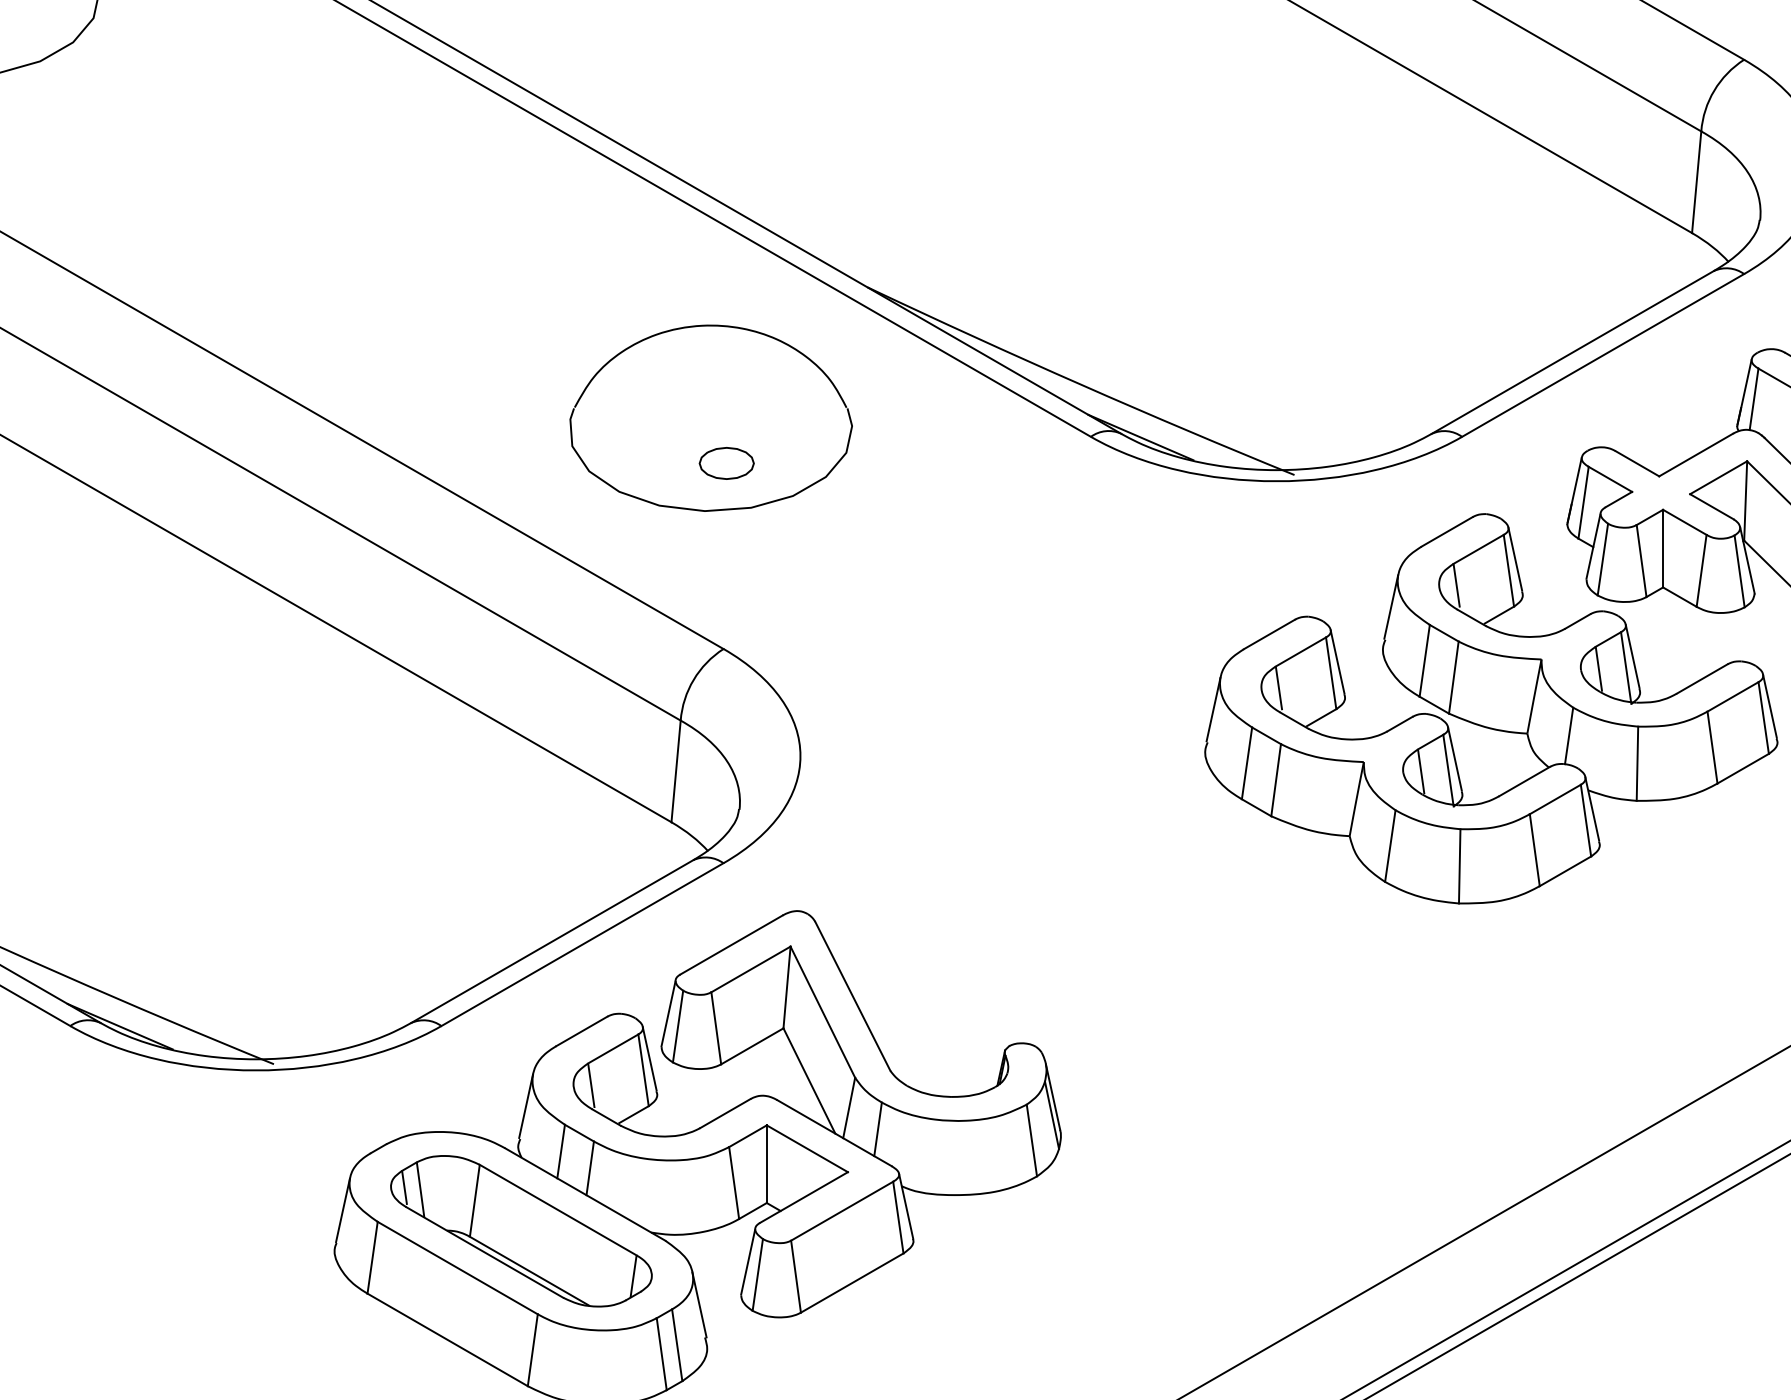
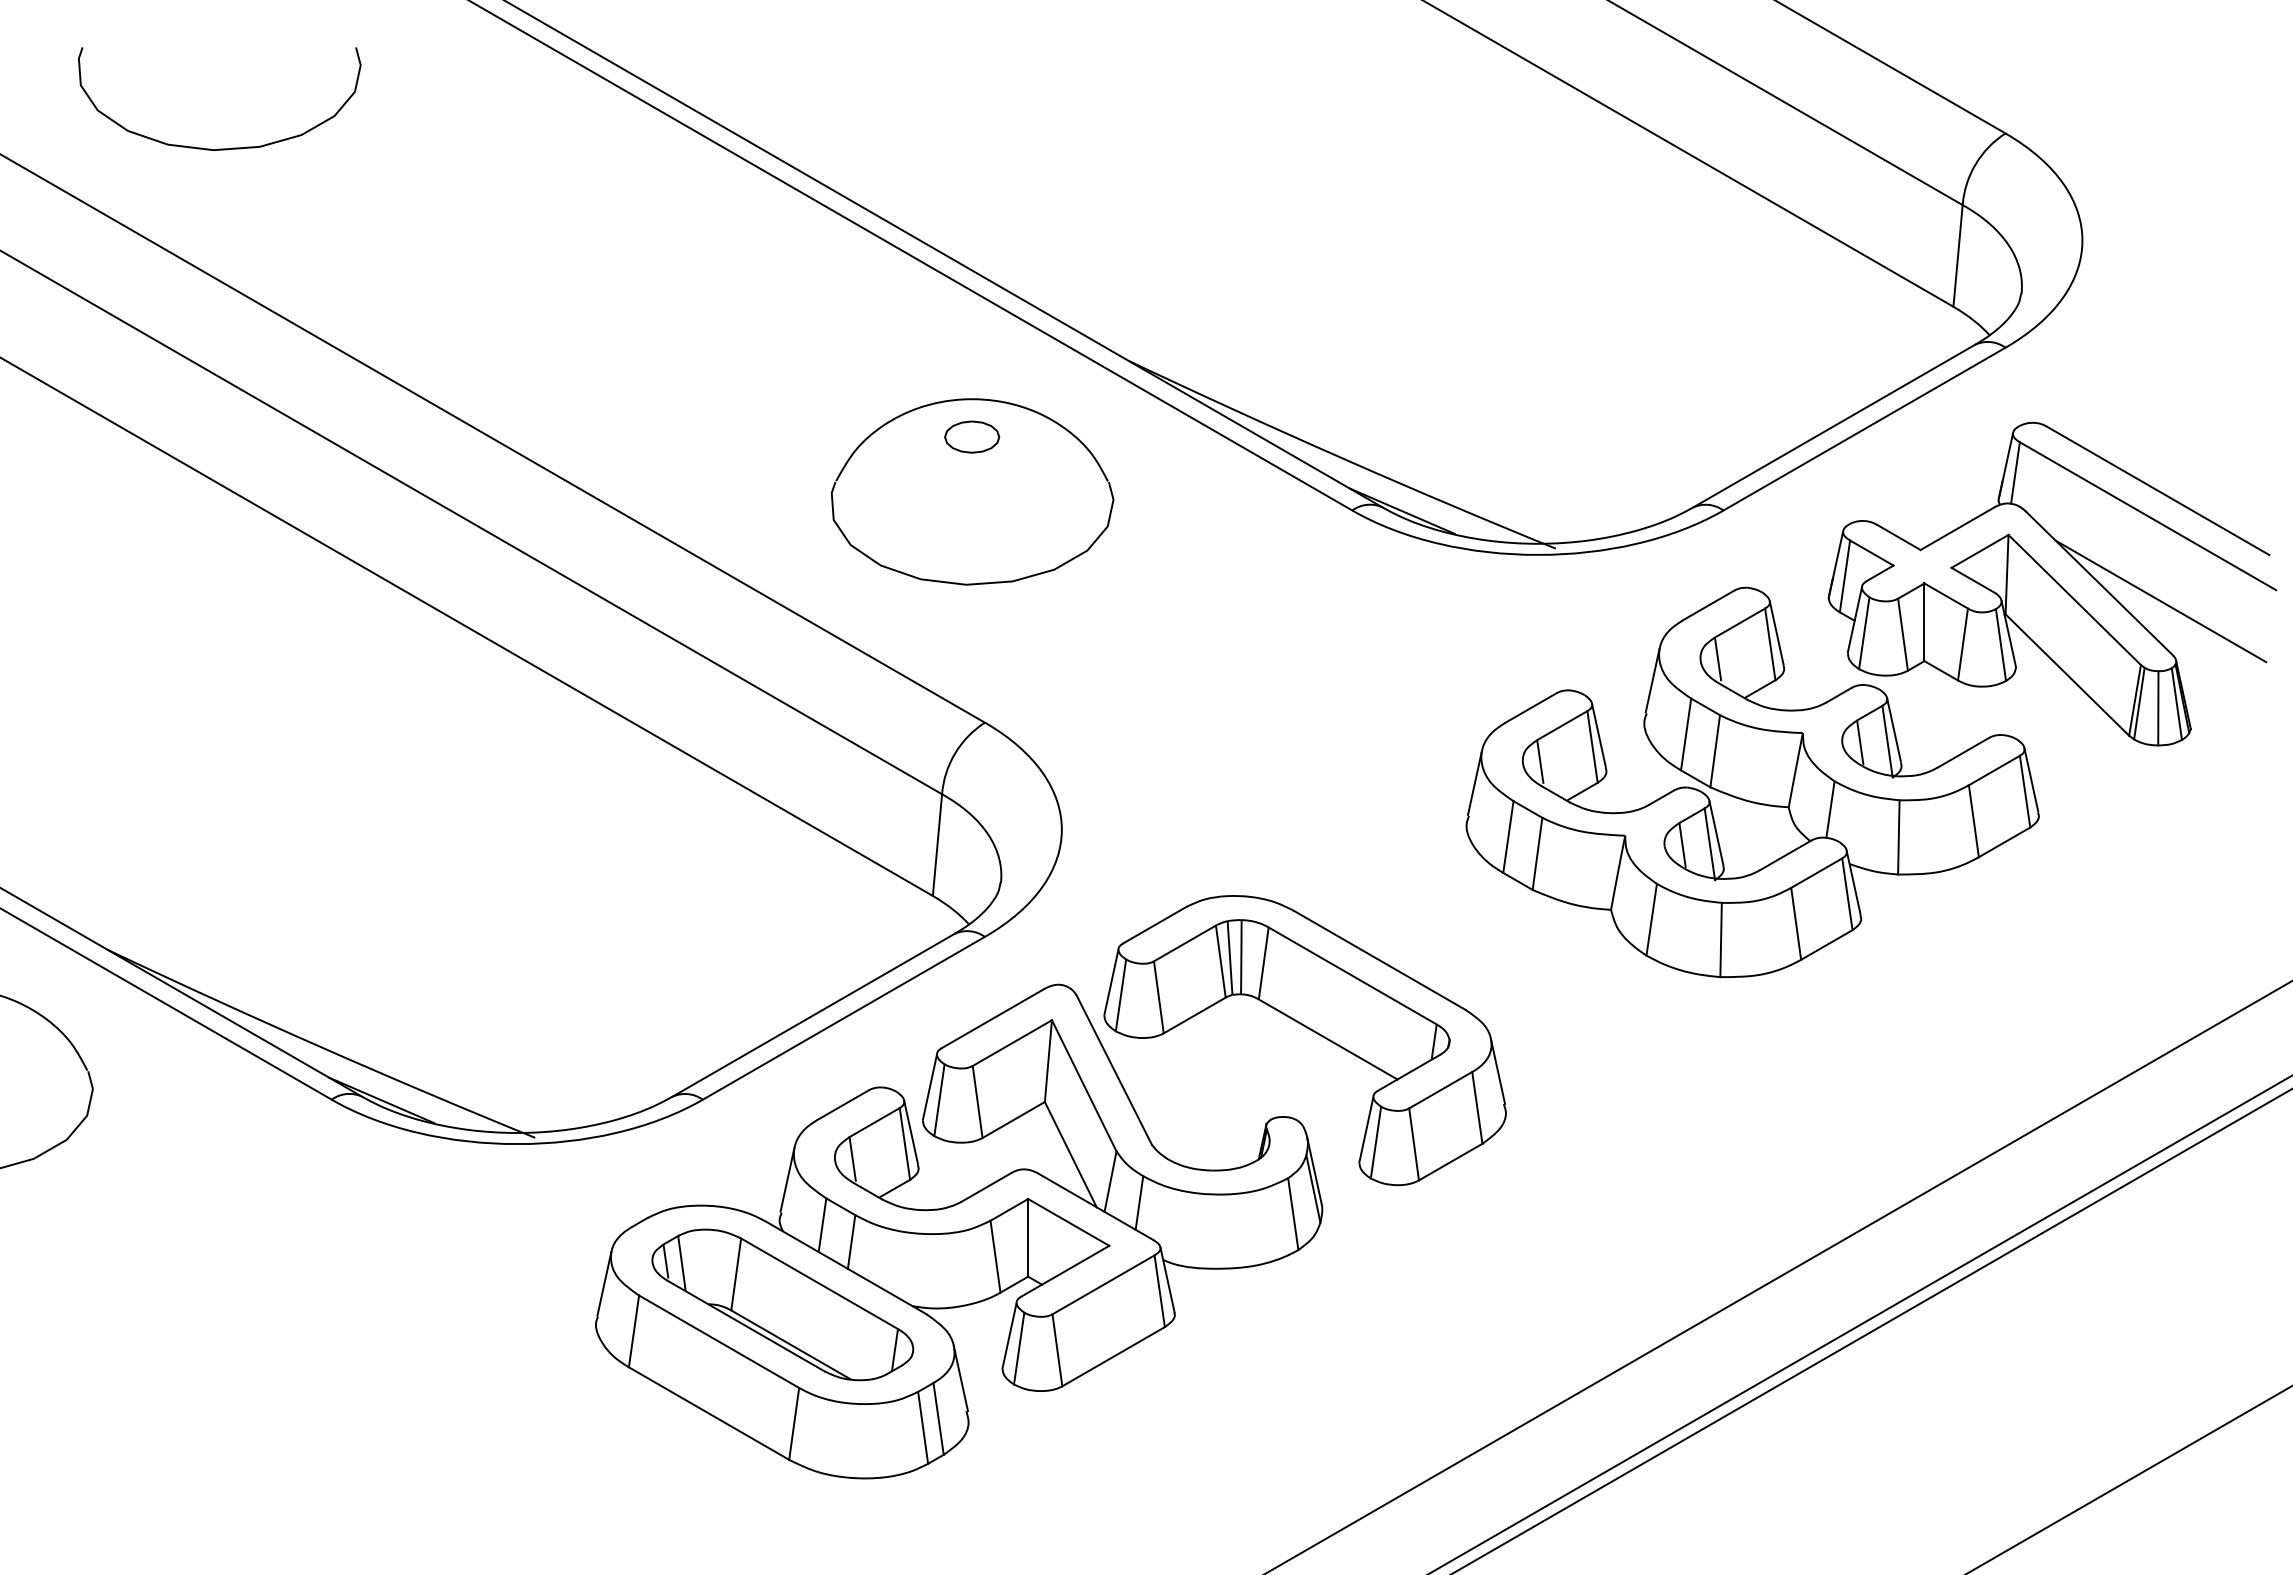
part: (727, 462) -> (972, 436), moved
part: (1049, 956) -> (1310, 1030), added

